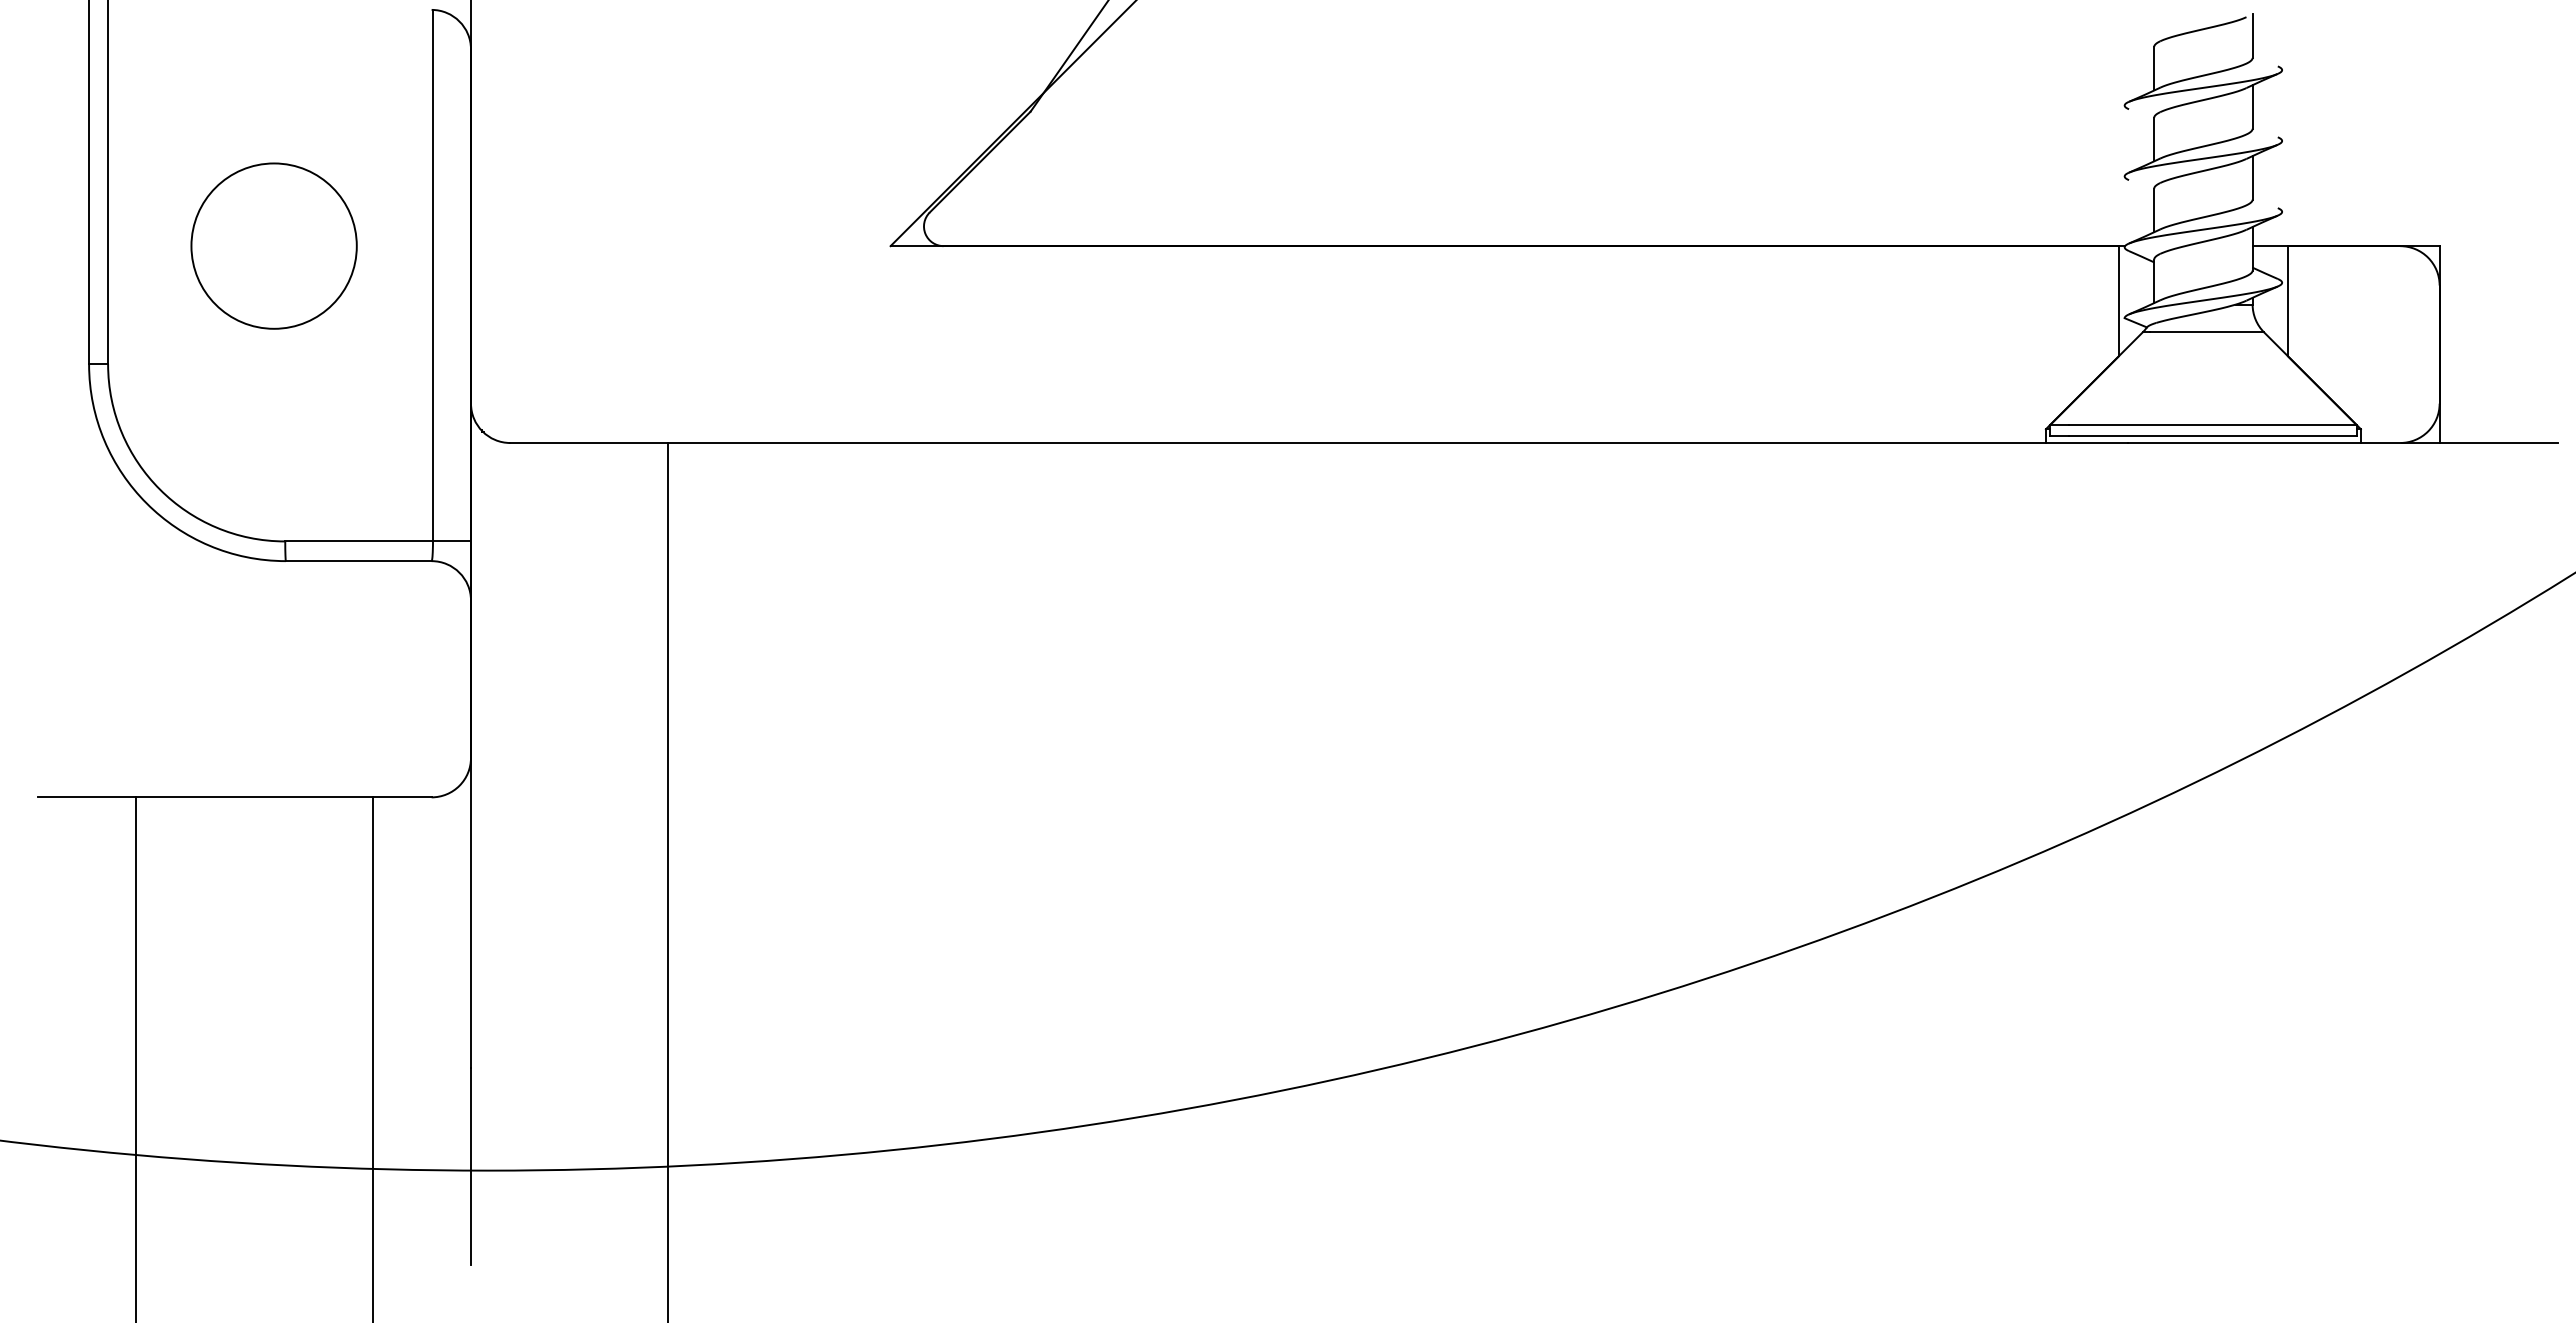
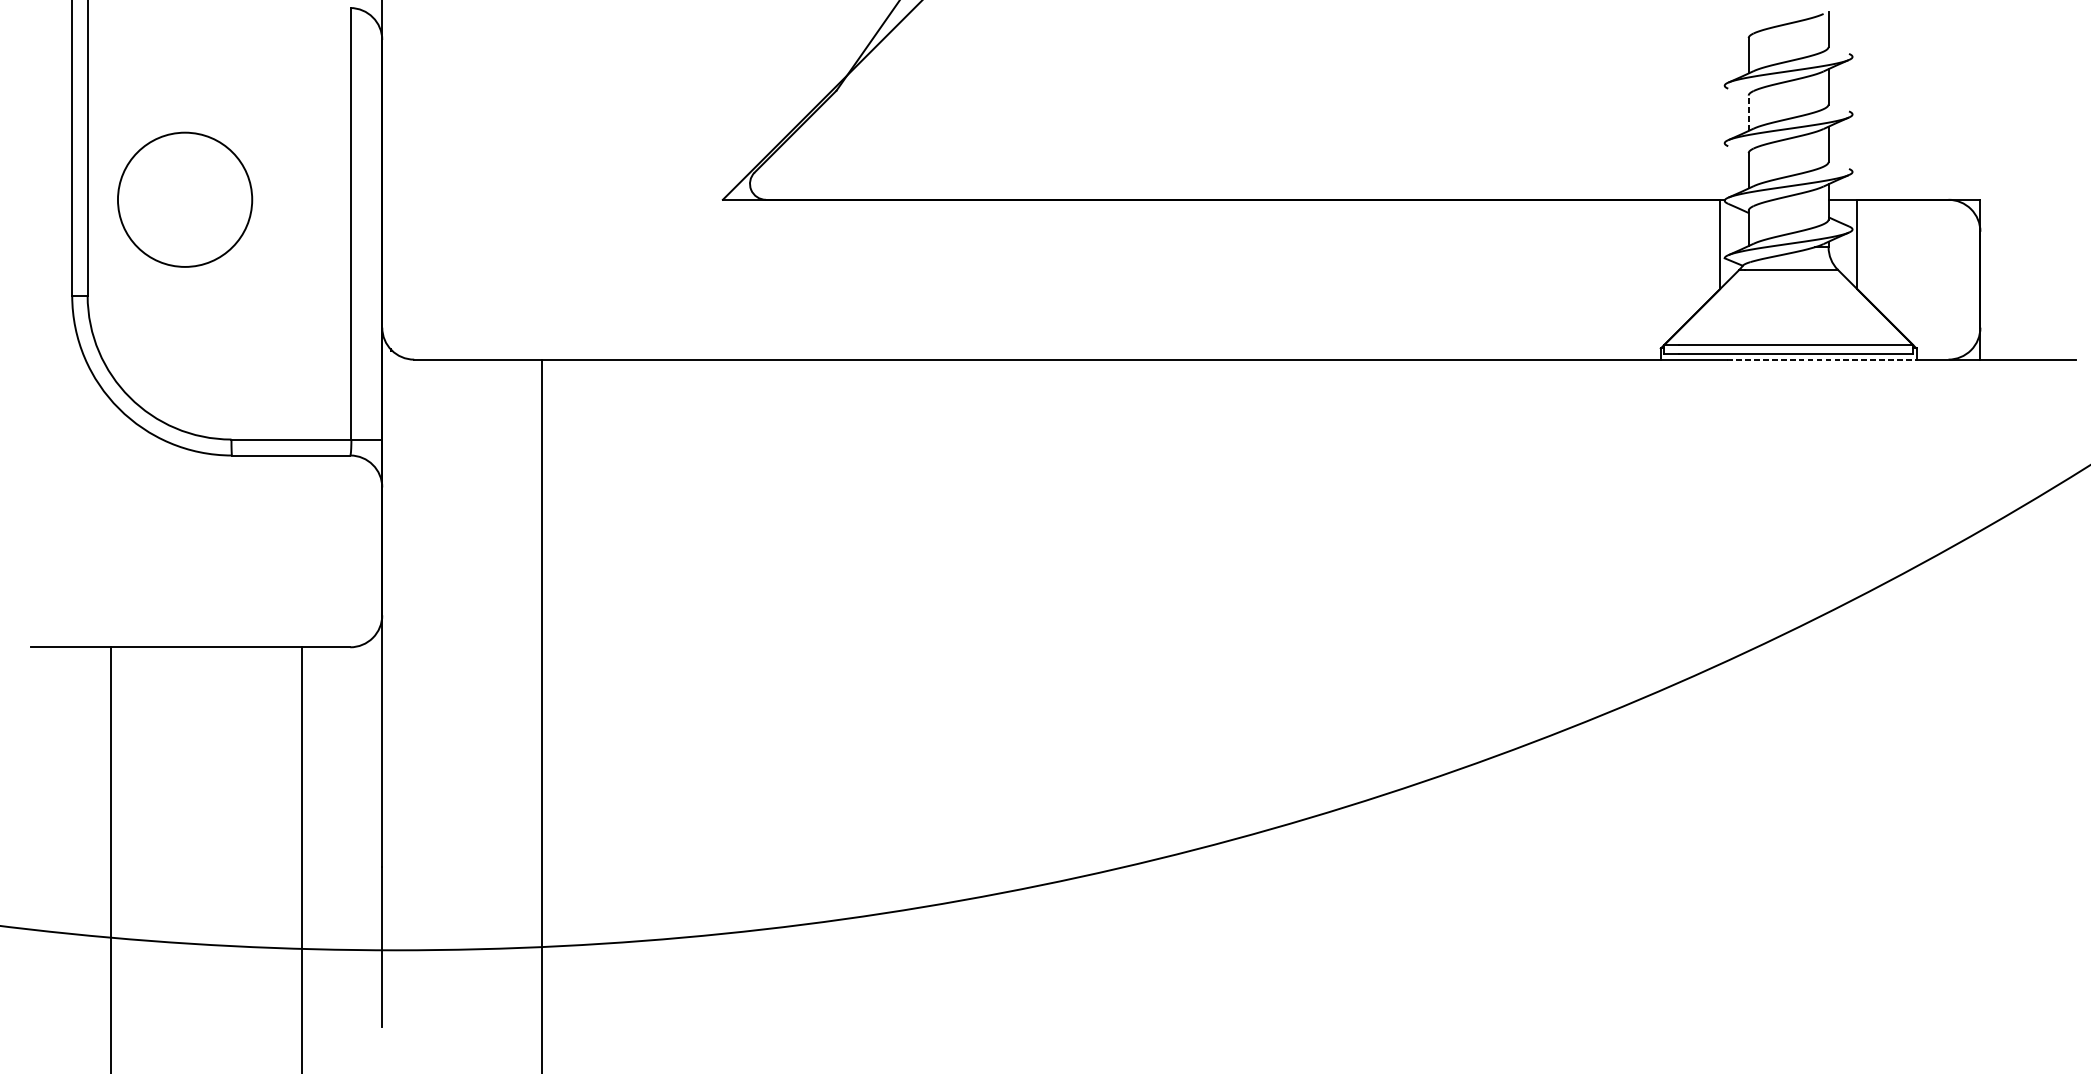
line: (2154, 139) -> (1748, 113), solid -> dashed
circle: (273, 245) -> (184, 199), moved
line: (2244, 443) -> (1821, 360), solid -> dashed

